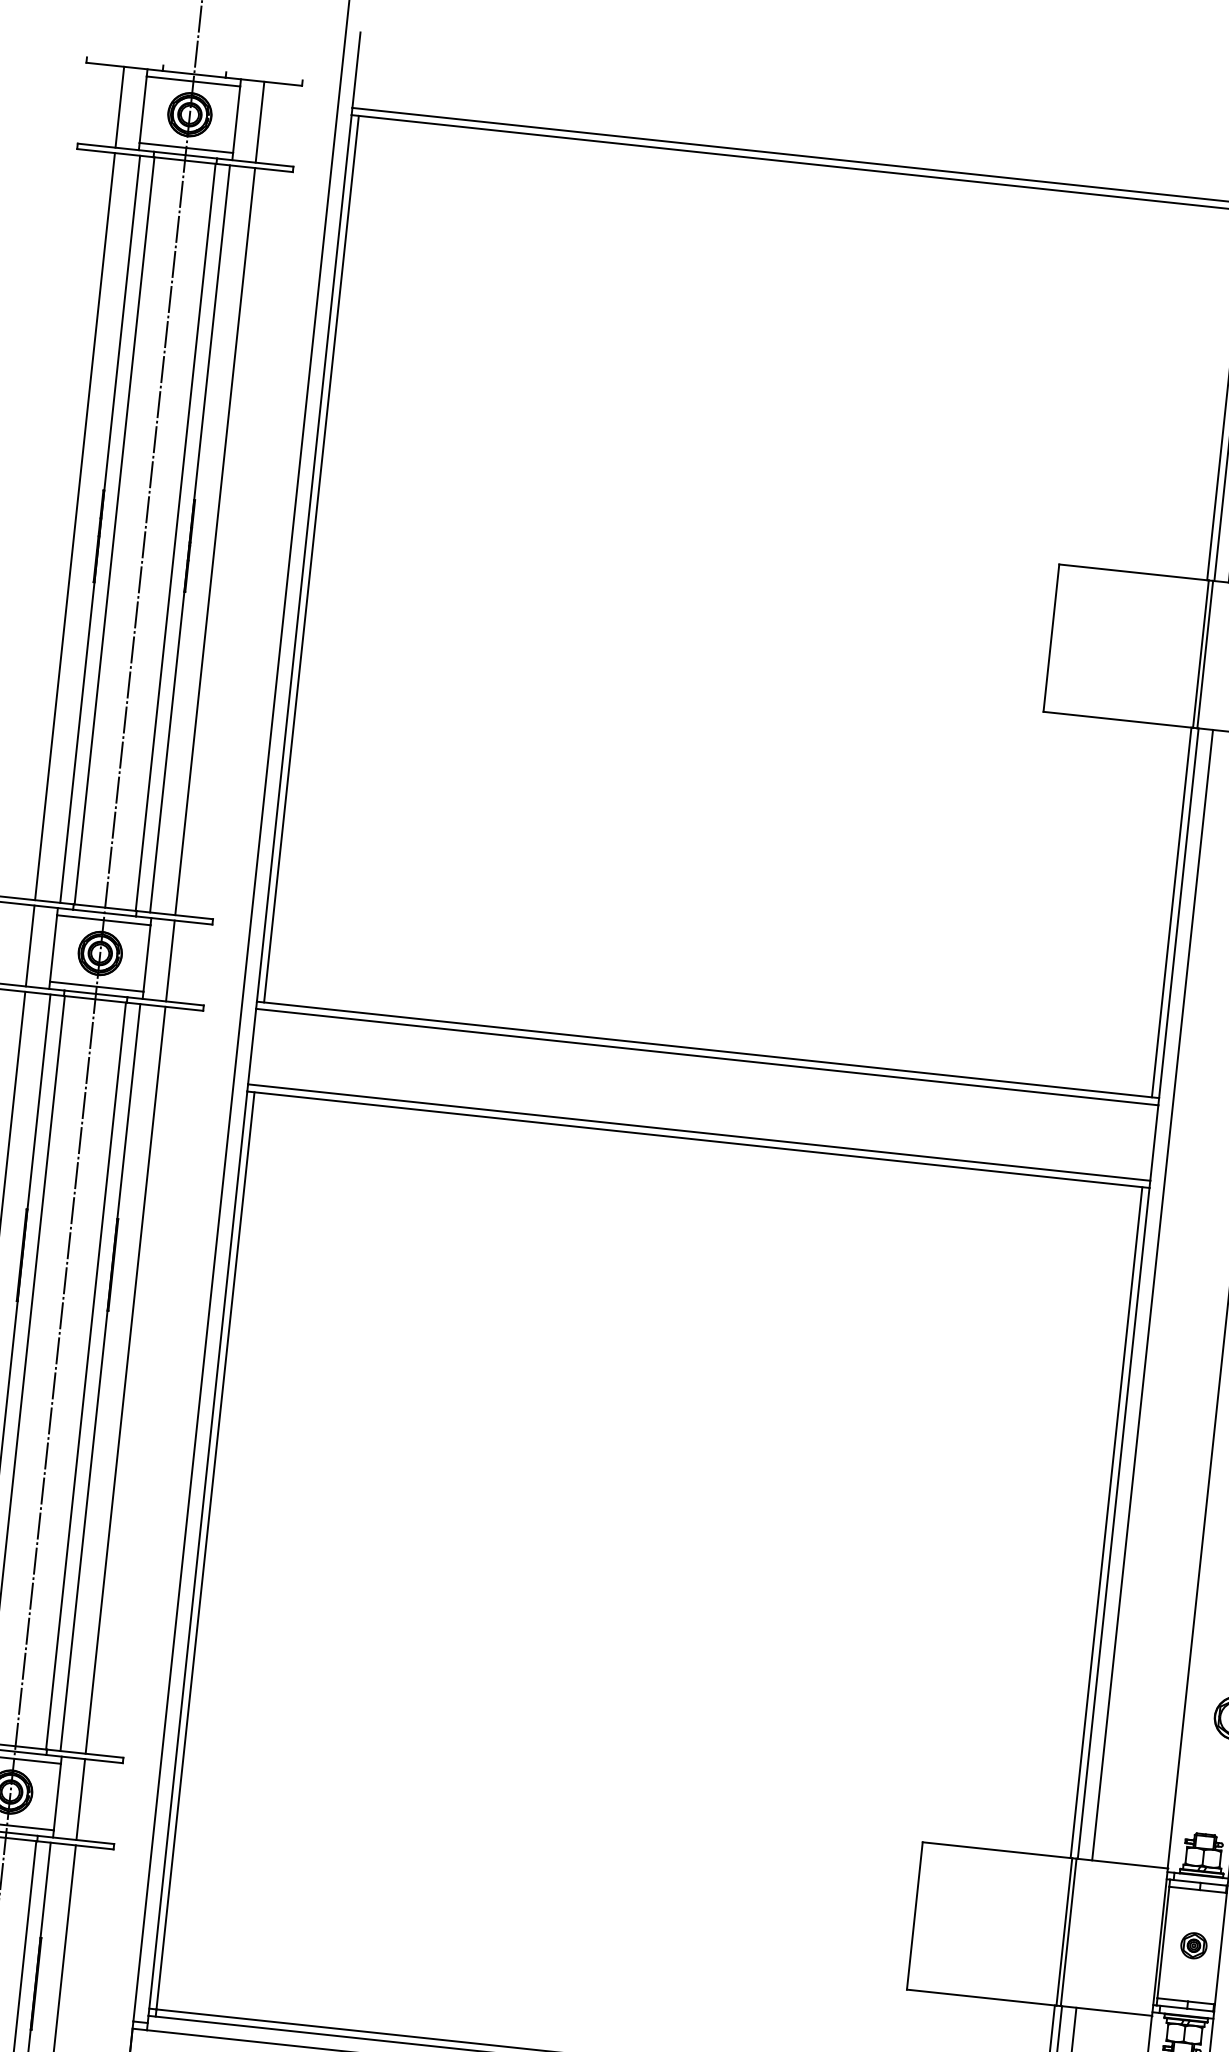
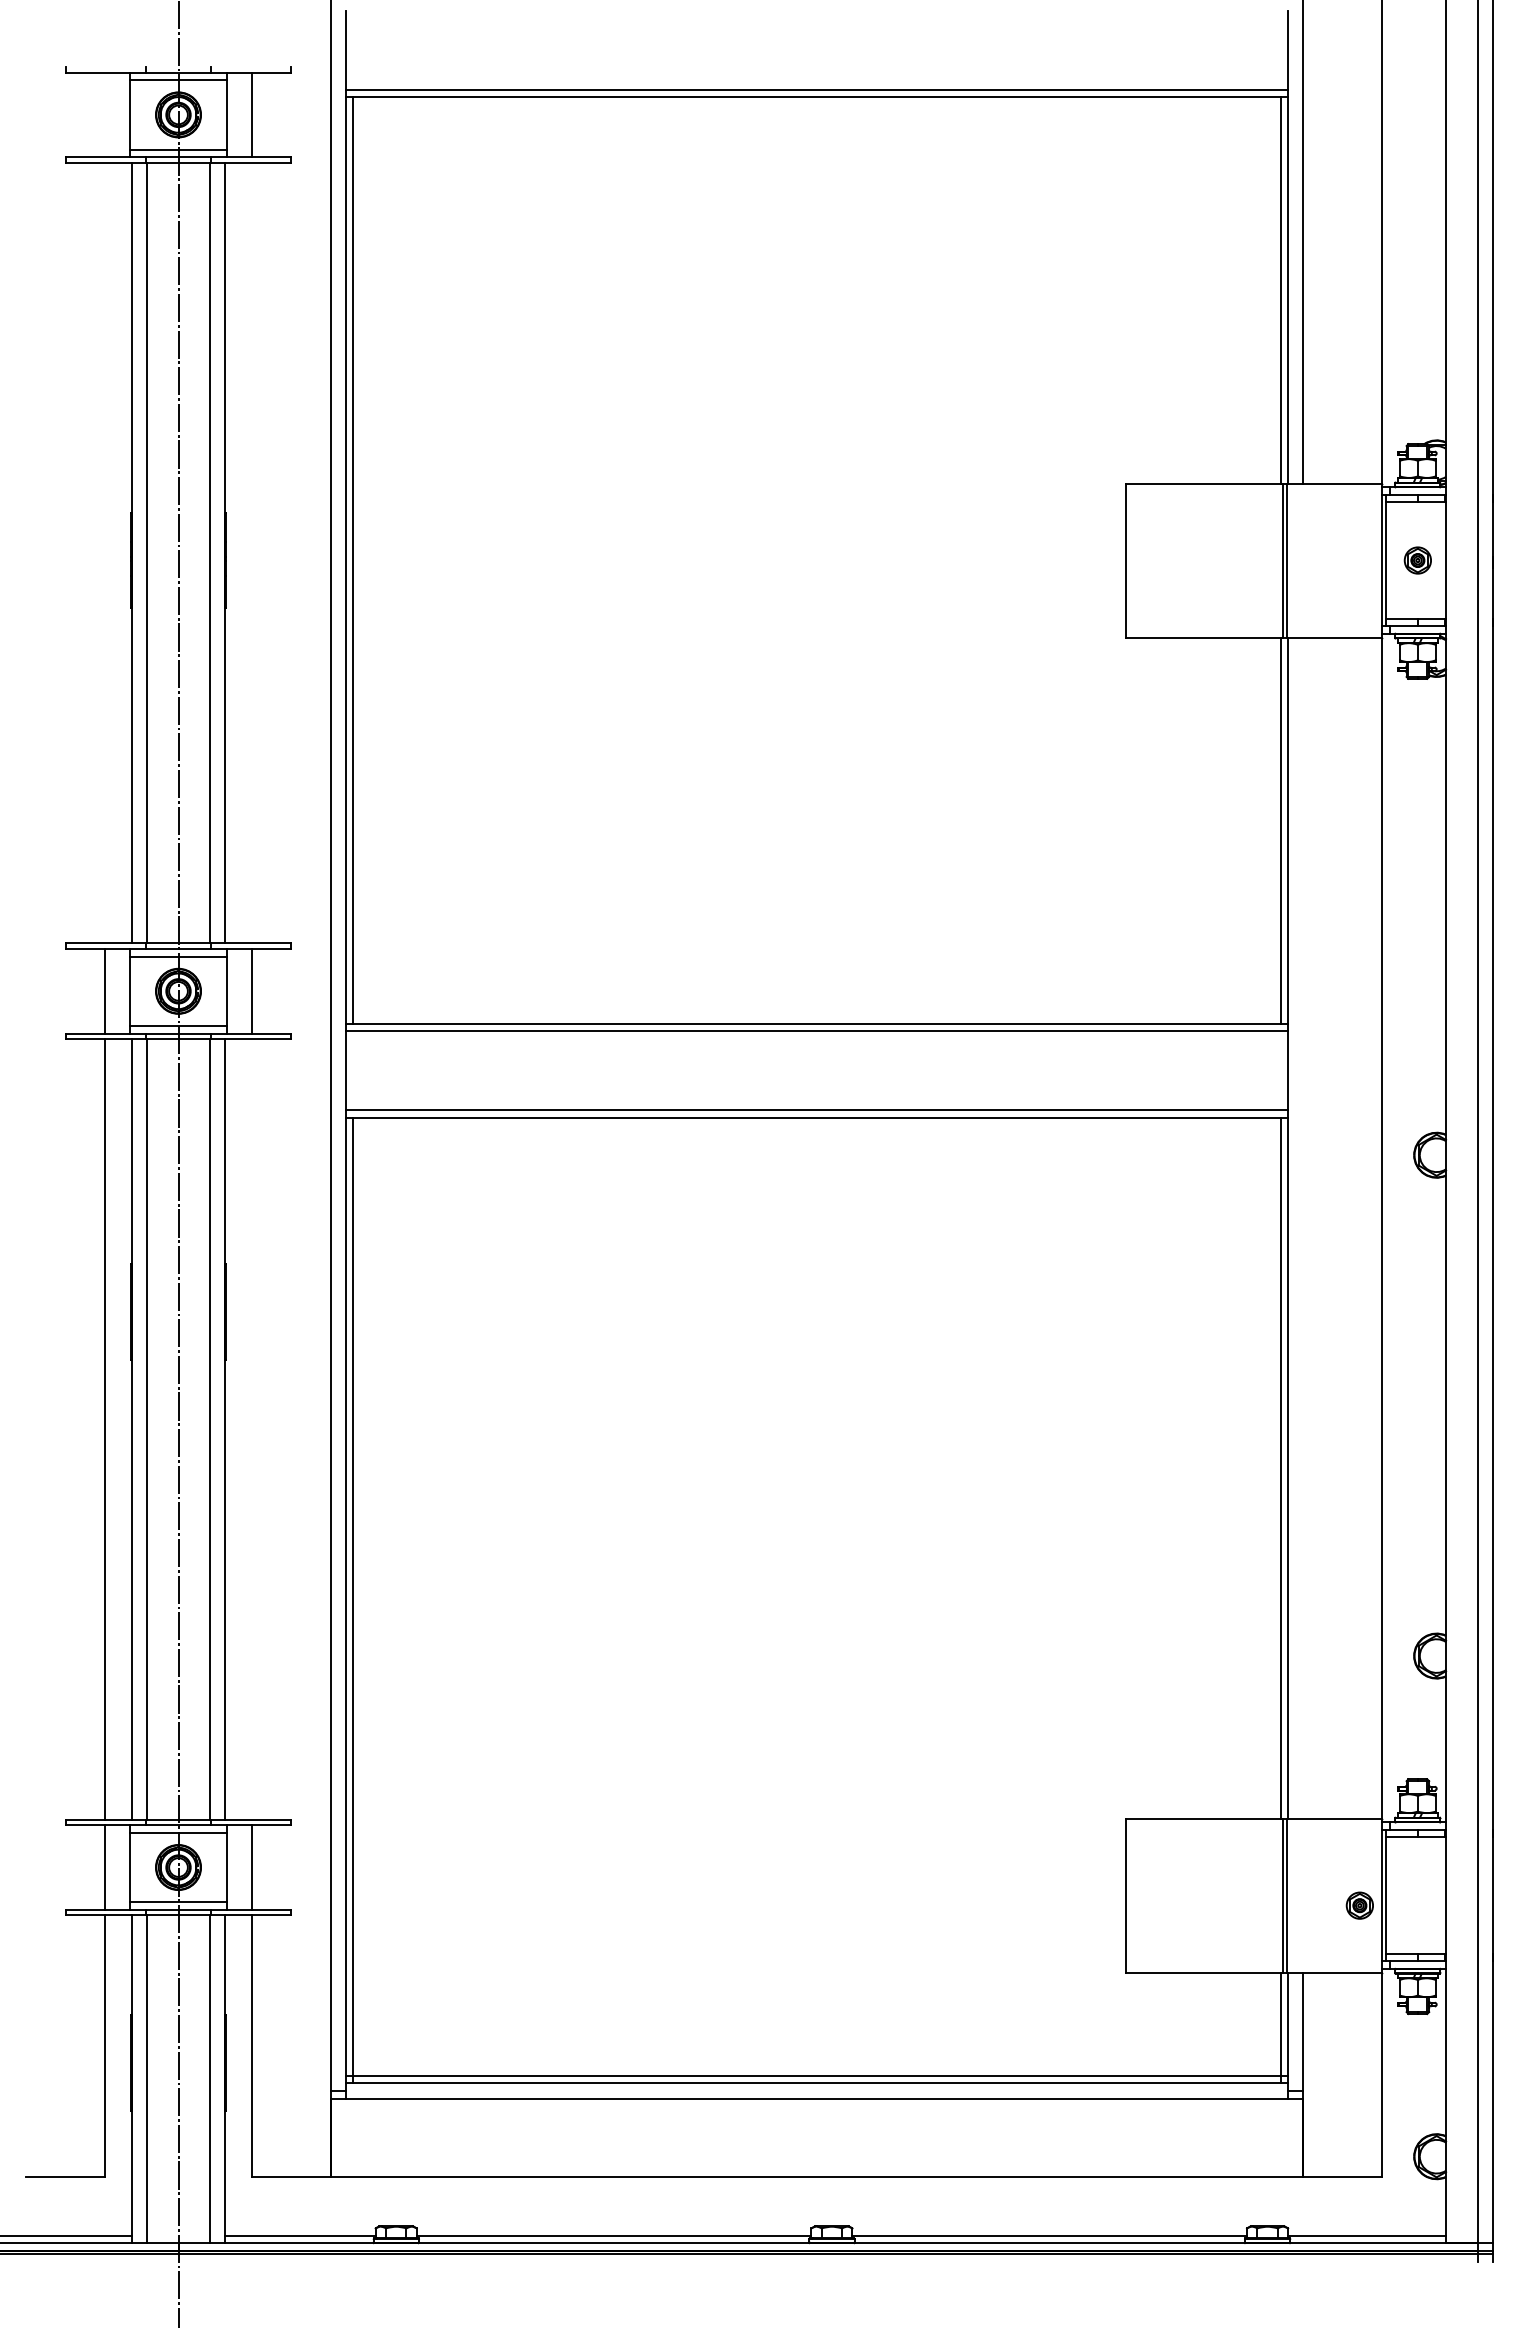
line: (120, 106) -> (105, 114), removed
line: (75, 526) -> (105, 552), removed
line: (215, 540) -> (251, 552), removed
line: (1152, 1294) -> (1303, 1227), removed
line: (125, 1380) -> (251, 1429), removed
part: (1193, 1945) -> (1359, 1905), moved

